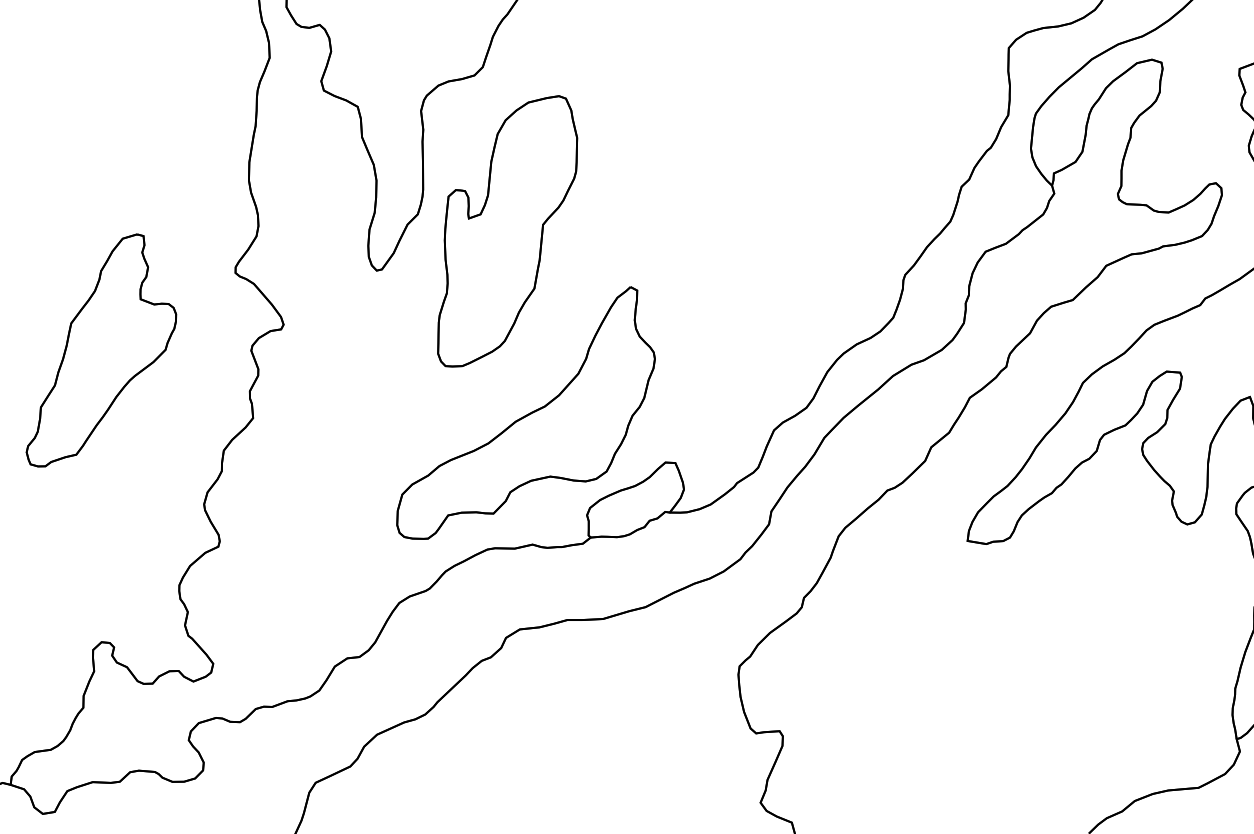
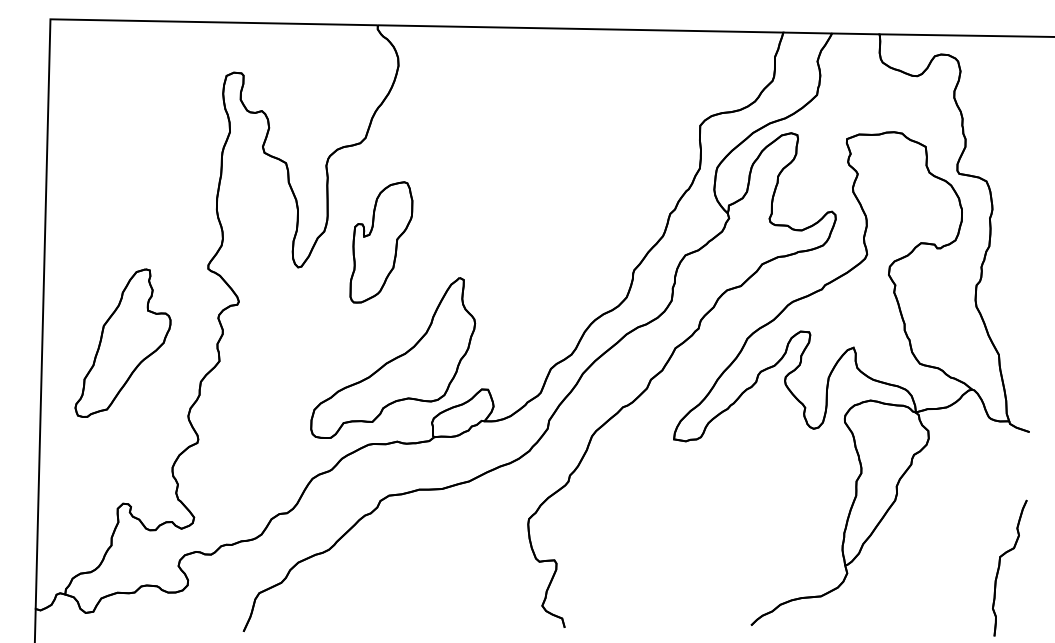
part: (507, 231) -> (381, 242), size x0.7
part: (100, 349) -> (122, 342), moved

